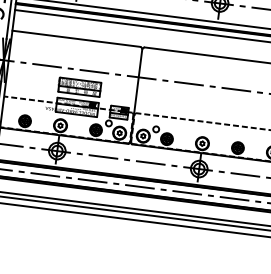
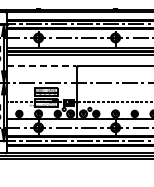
line: (76, 38) -> (41, 66), solid -> dashed

